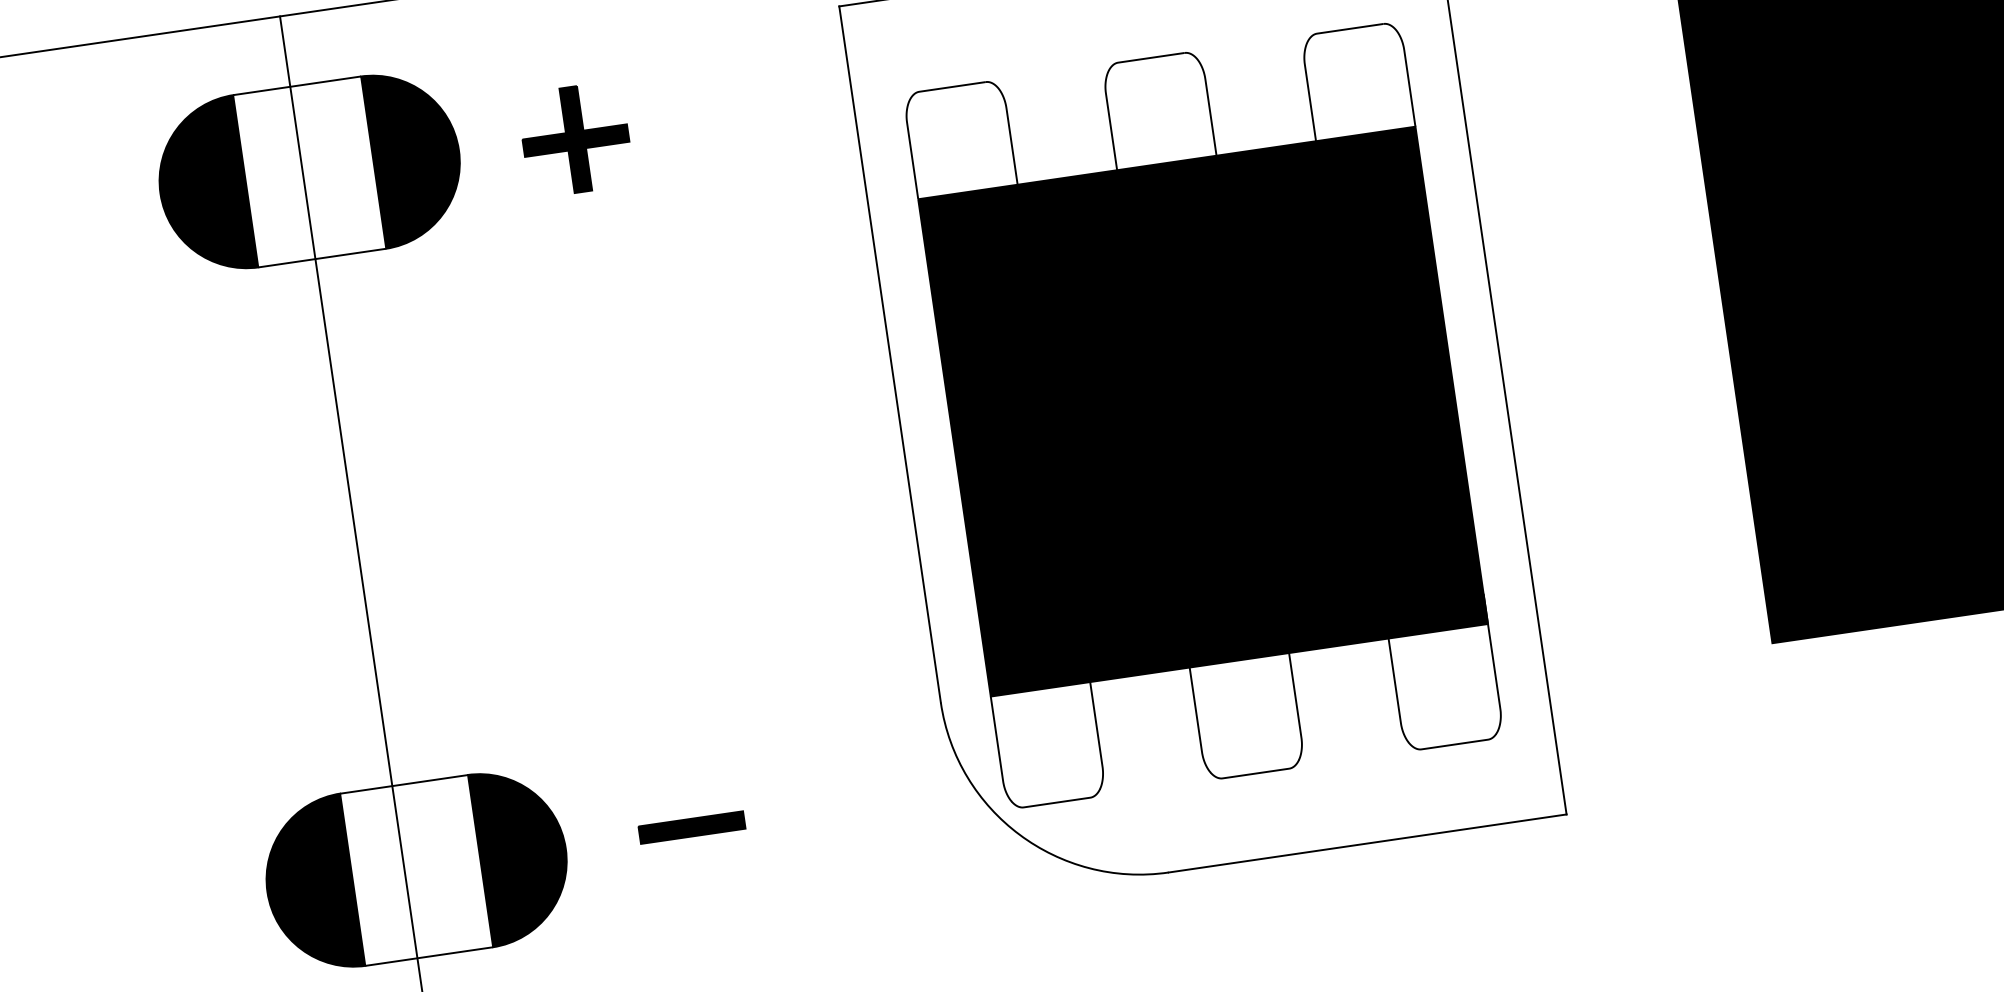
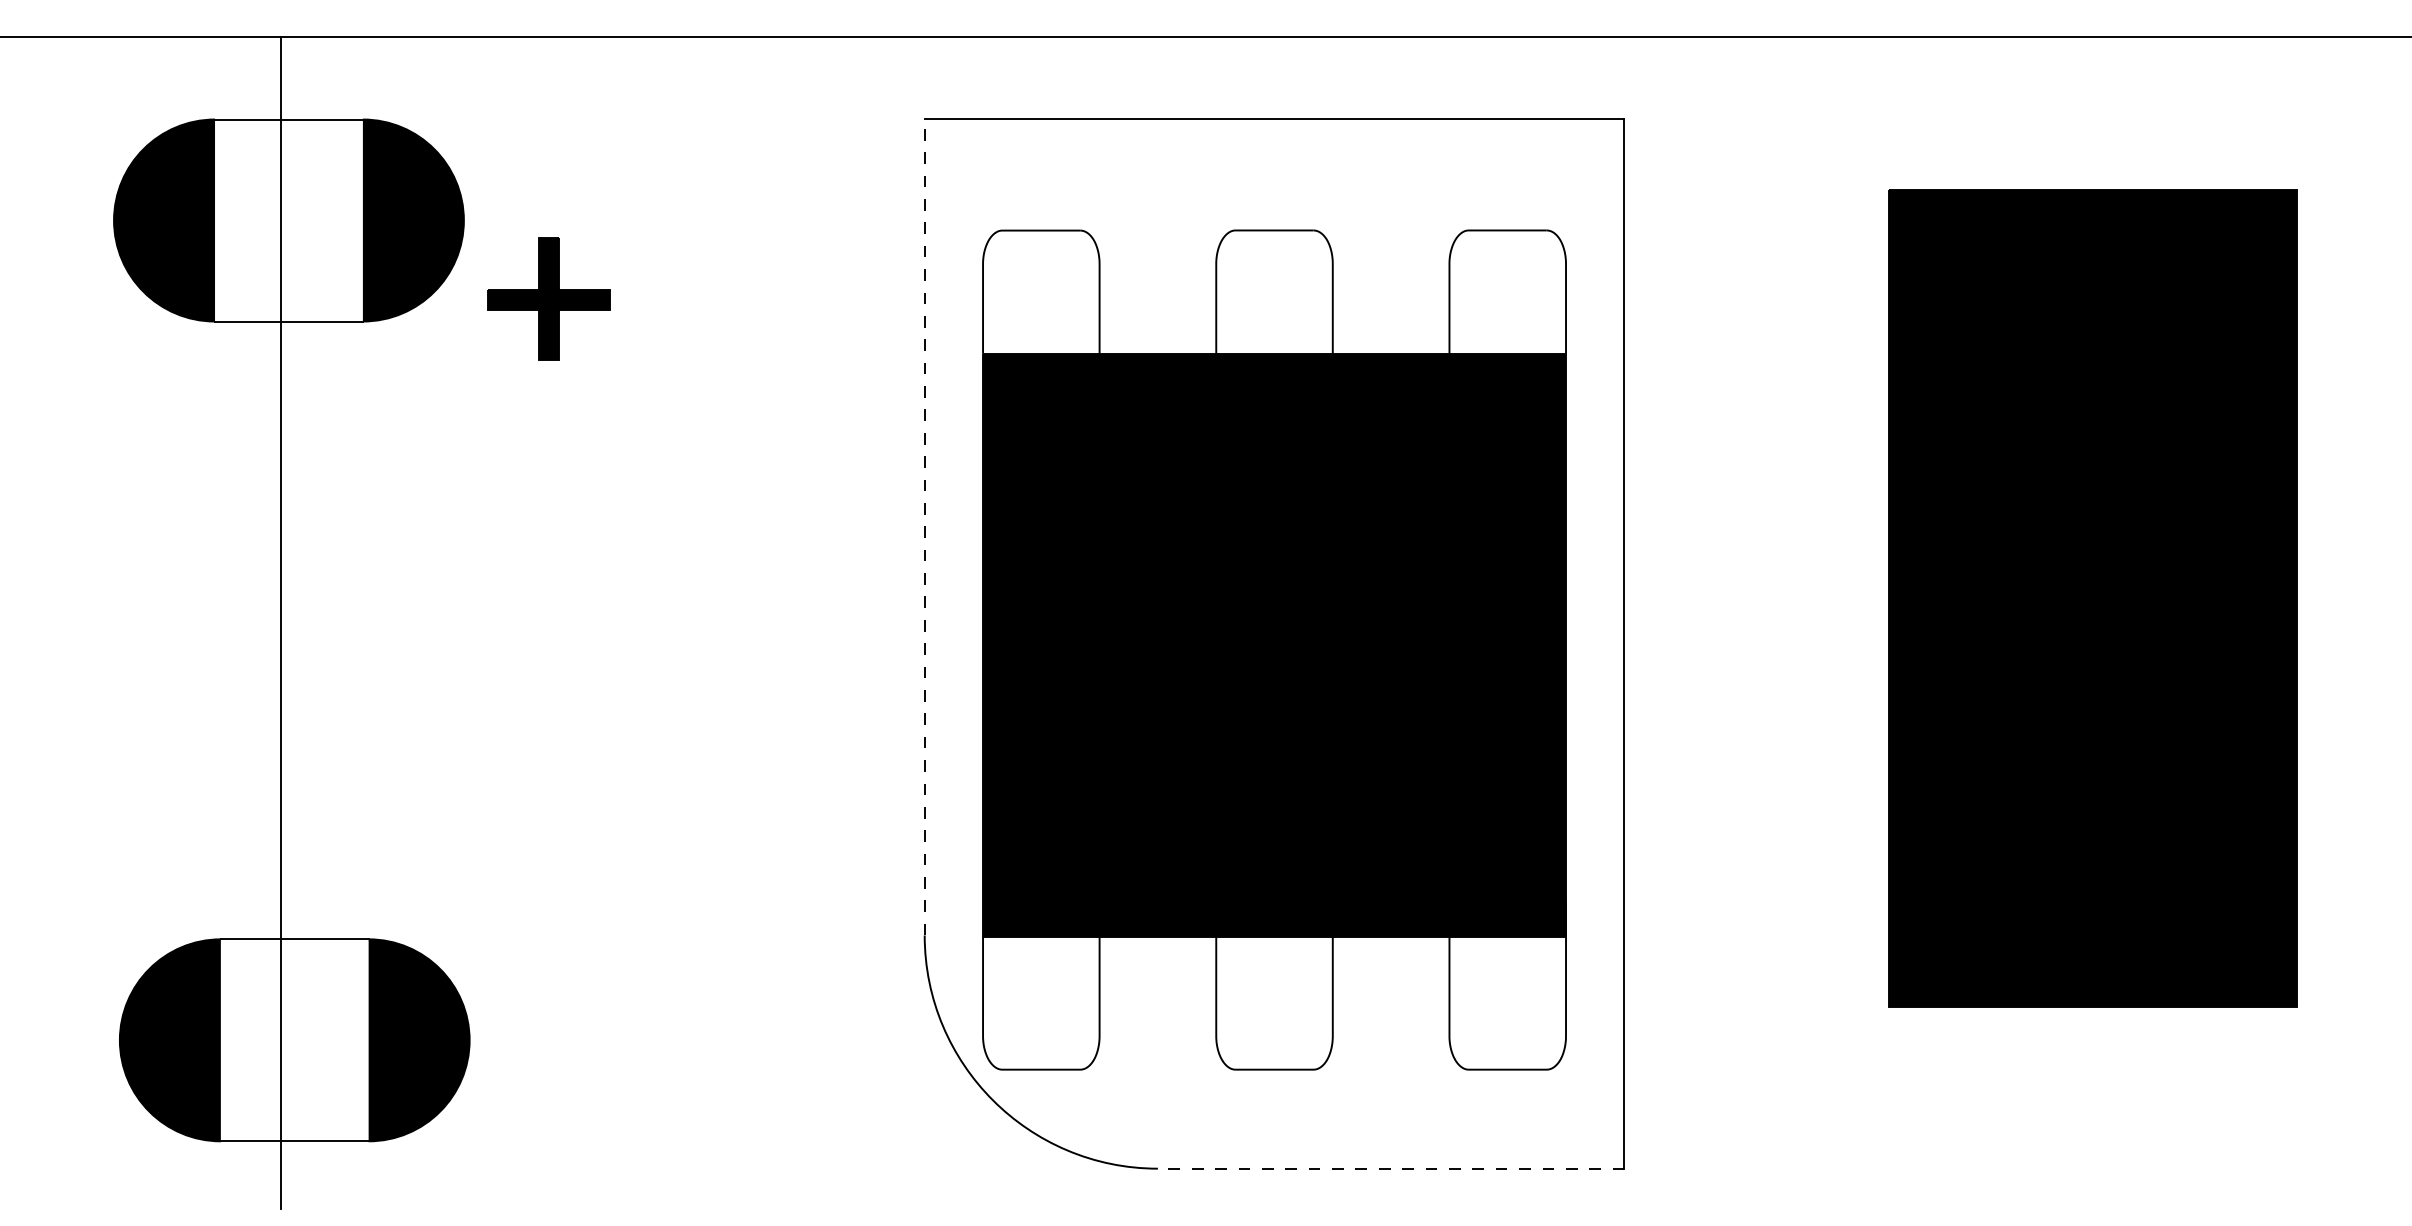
part: (575, 139) -> (548, 298), moved
line: (889, 353) -> (924, 526), solid -> dashed
part: (691, 827) -> (617, 1036), removed
line: (1367, 843) -> (1390, 1168), solid -> dashed

